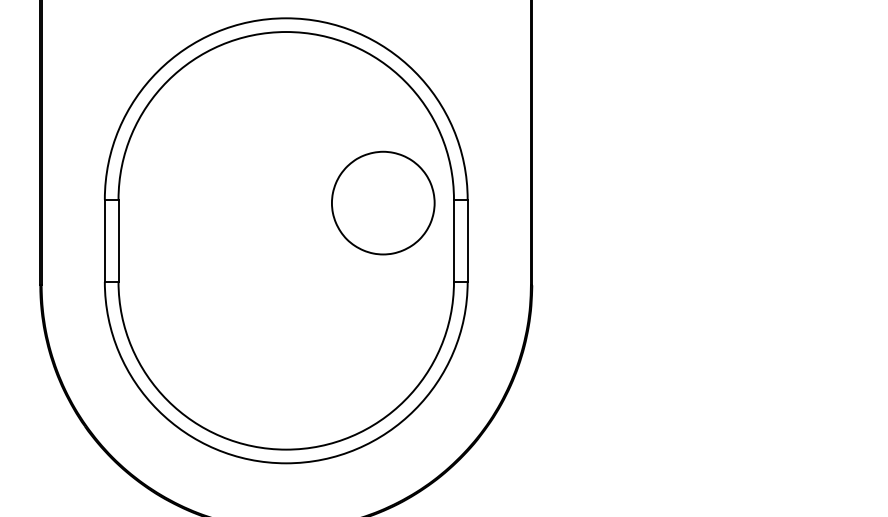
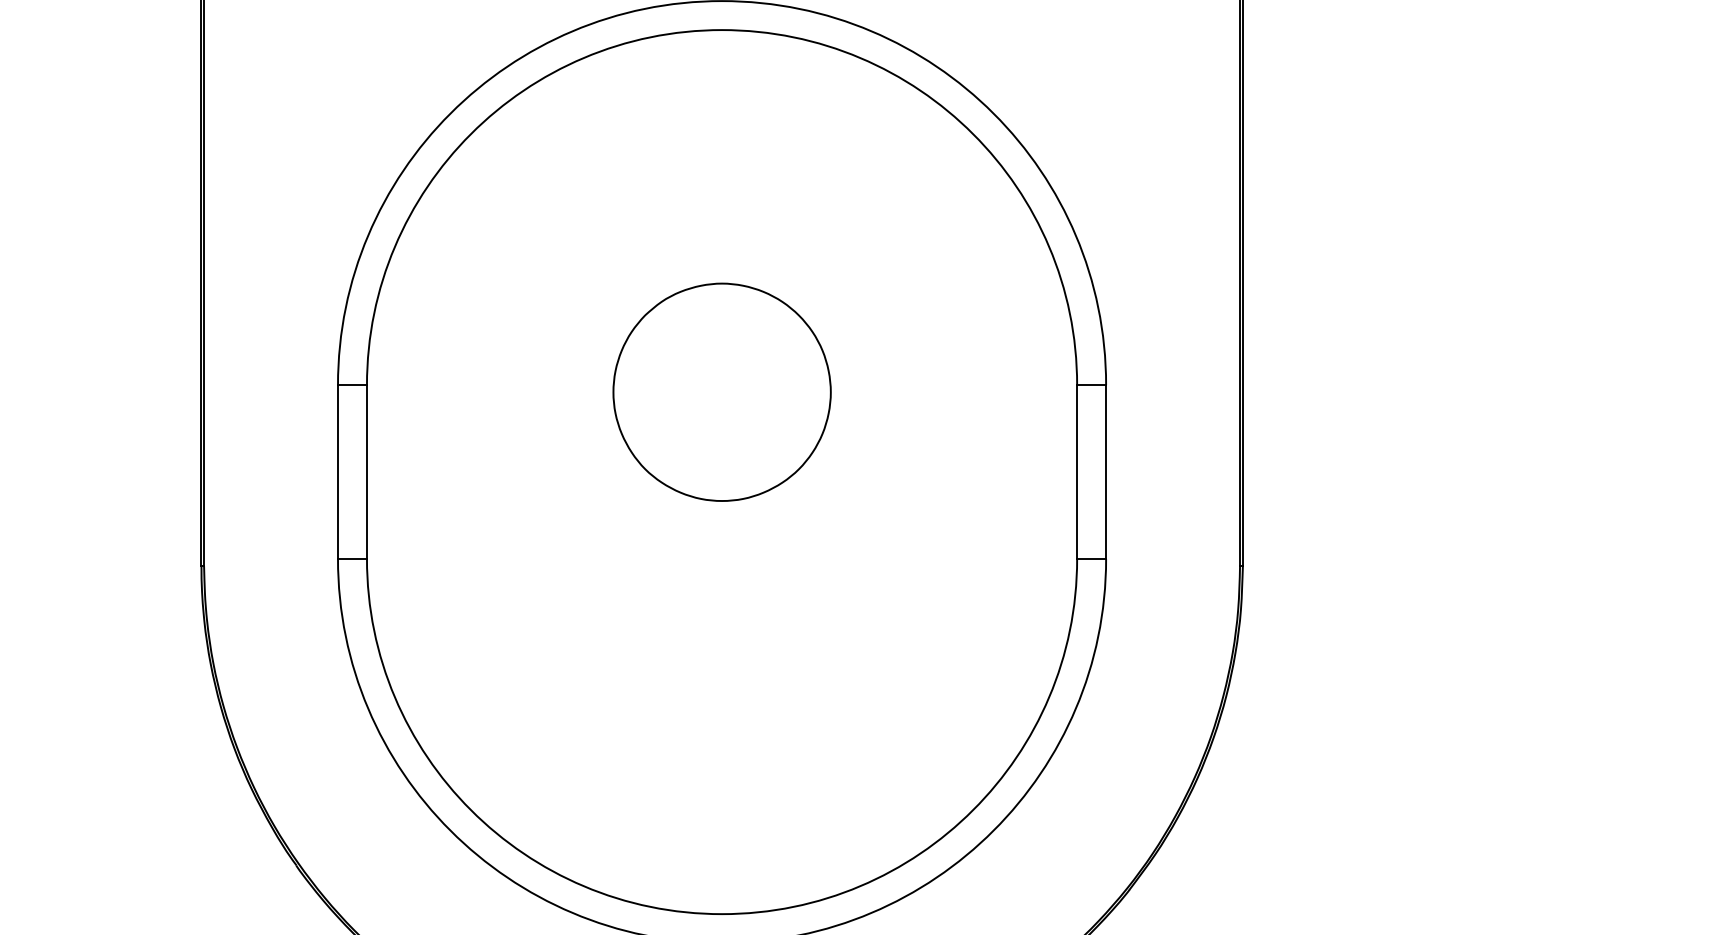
part: (383, 202) -> (722, 390), moved

